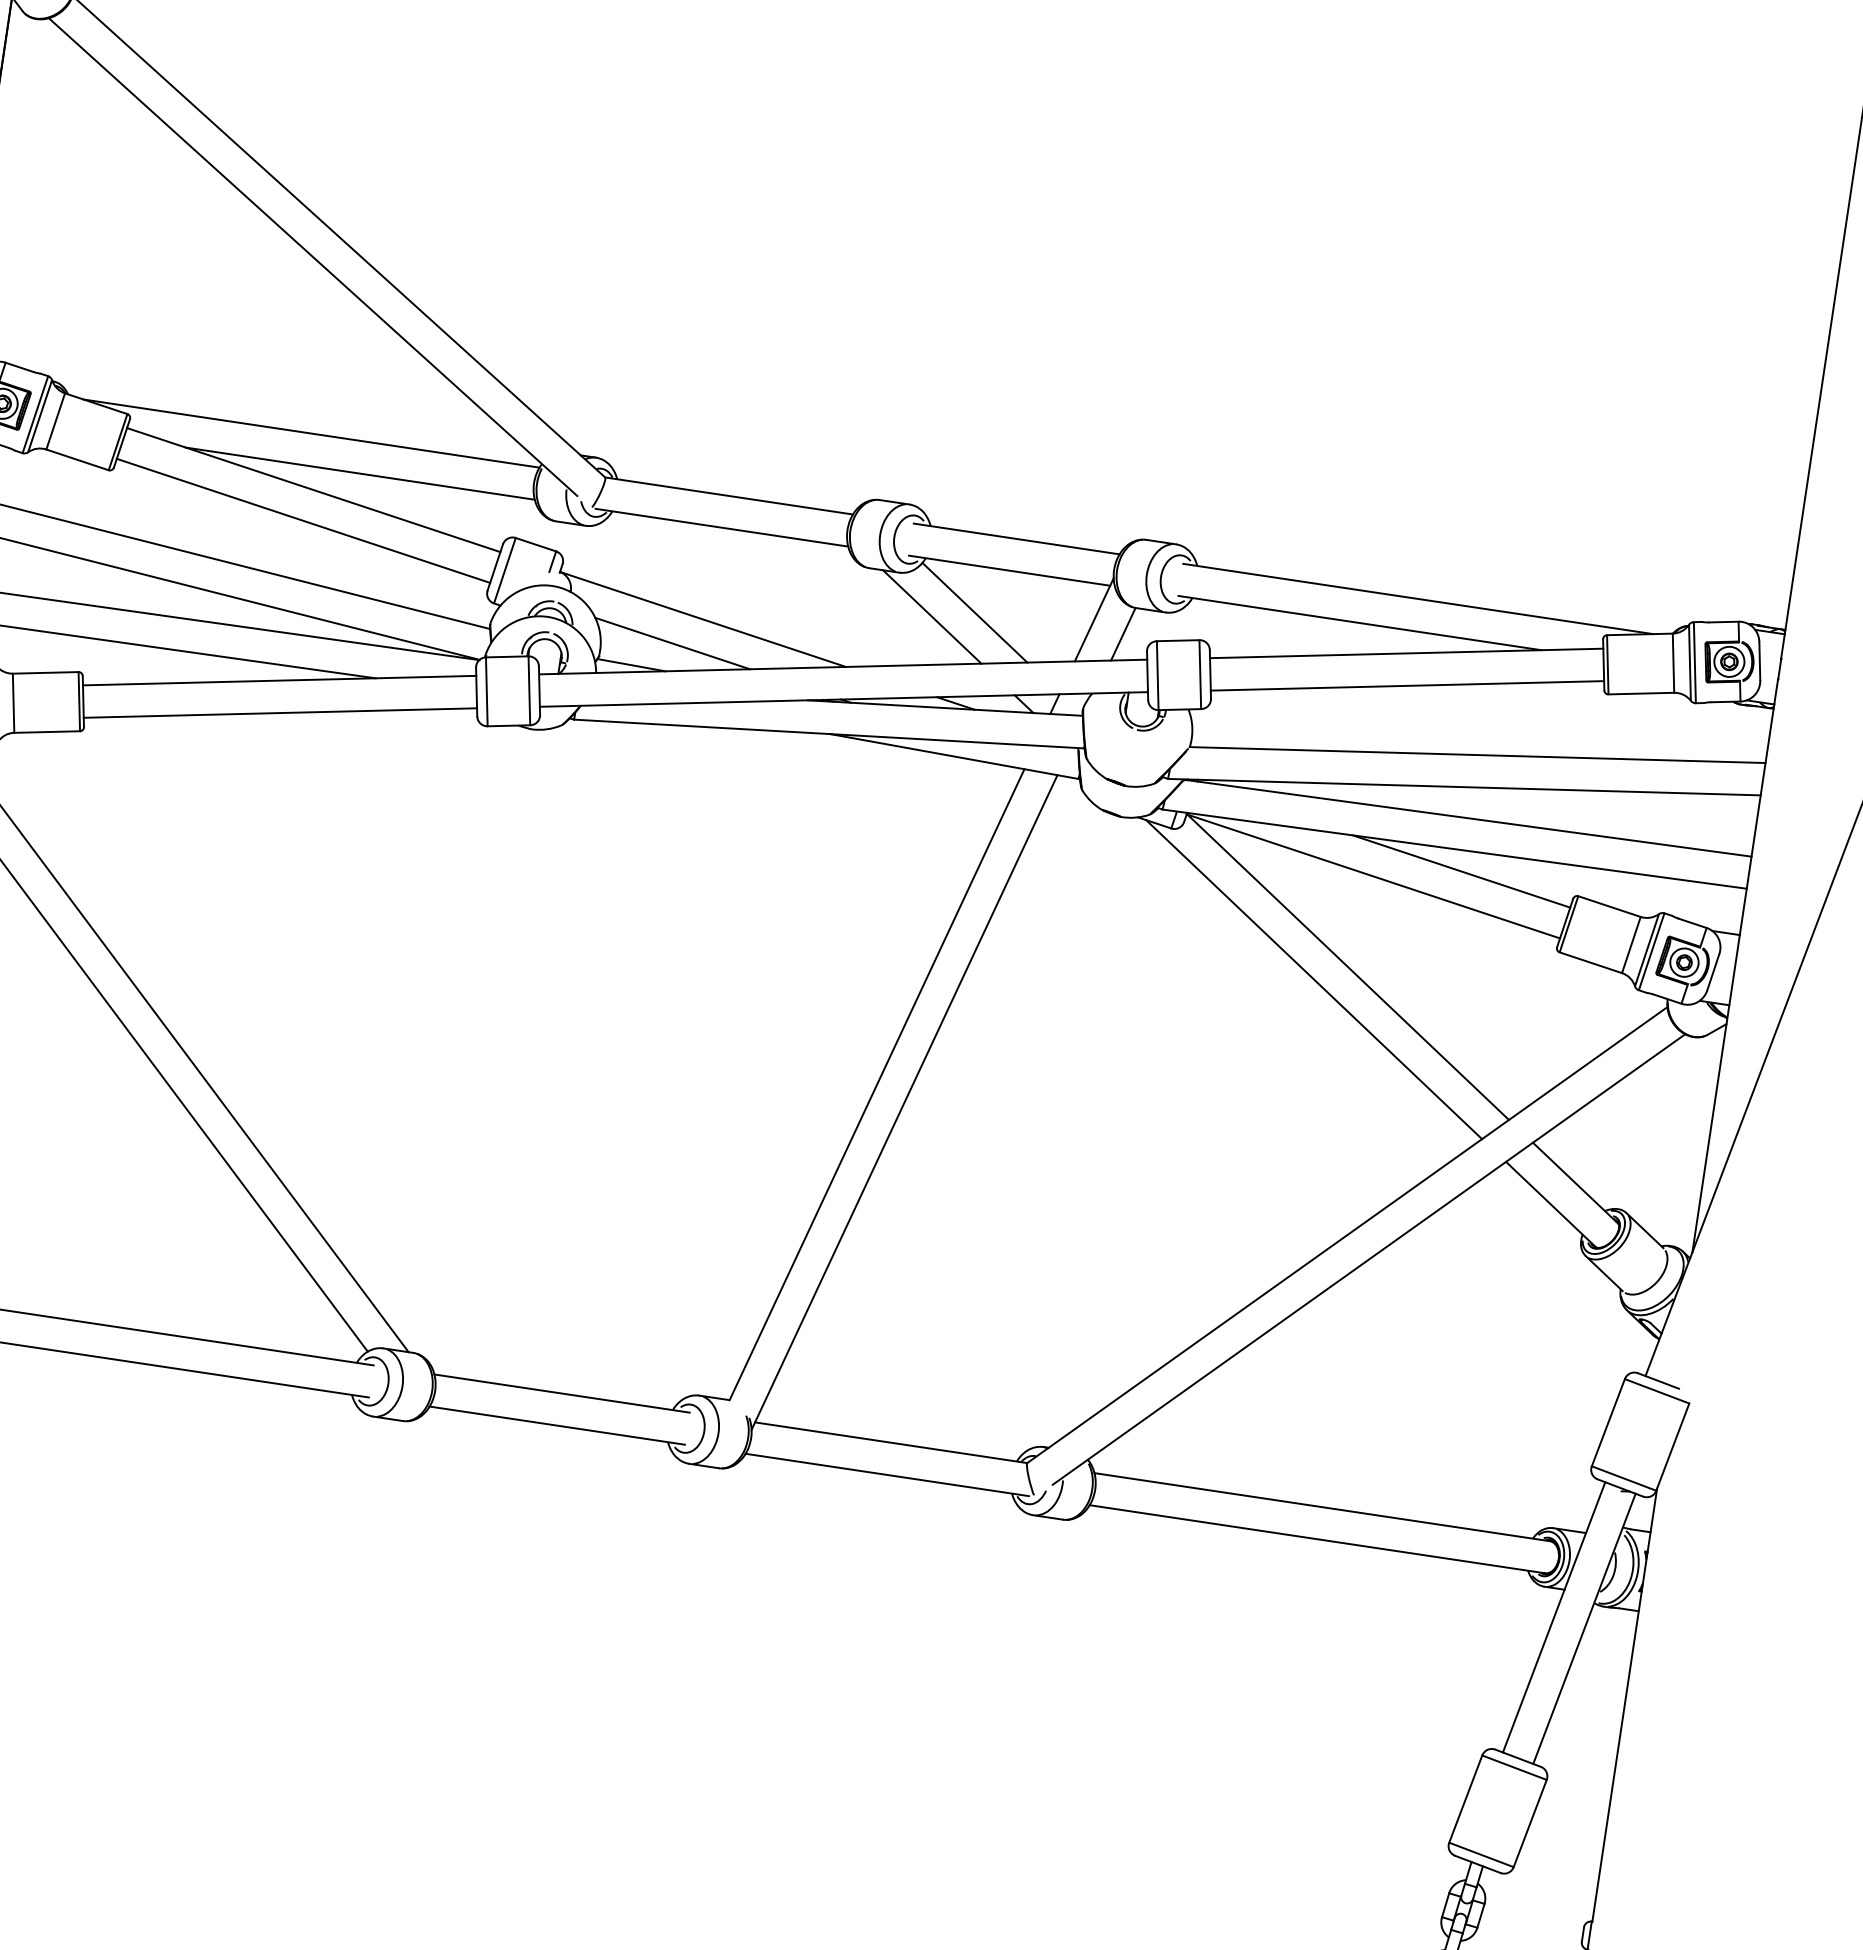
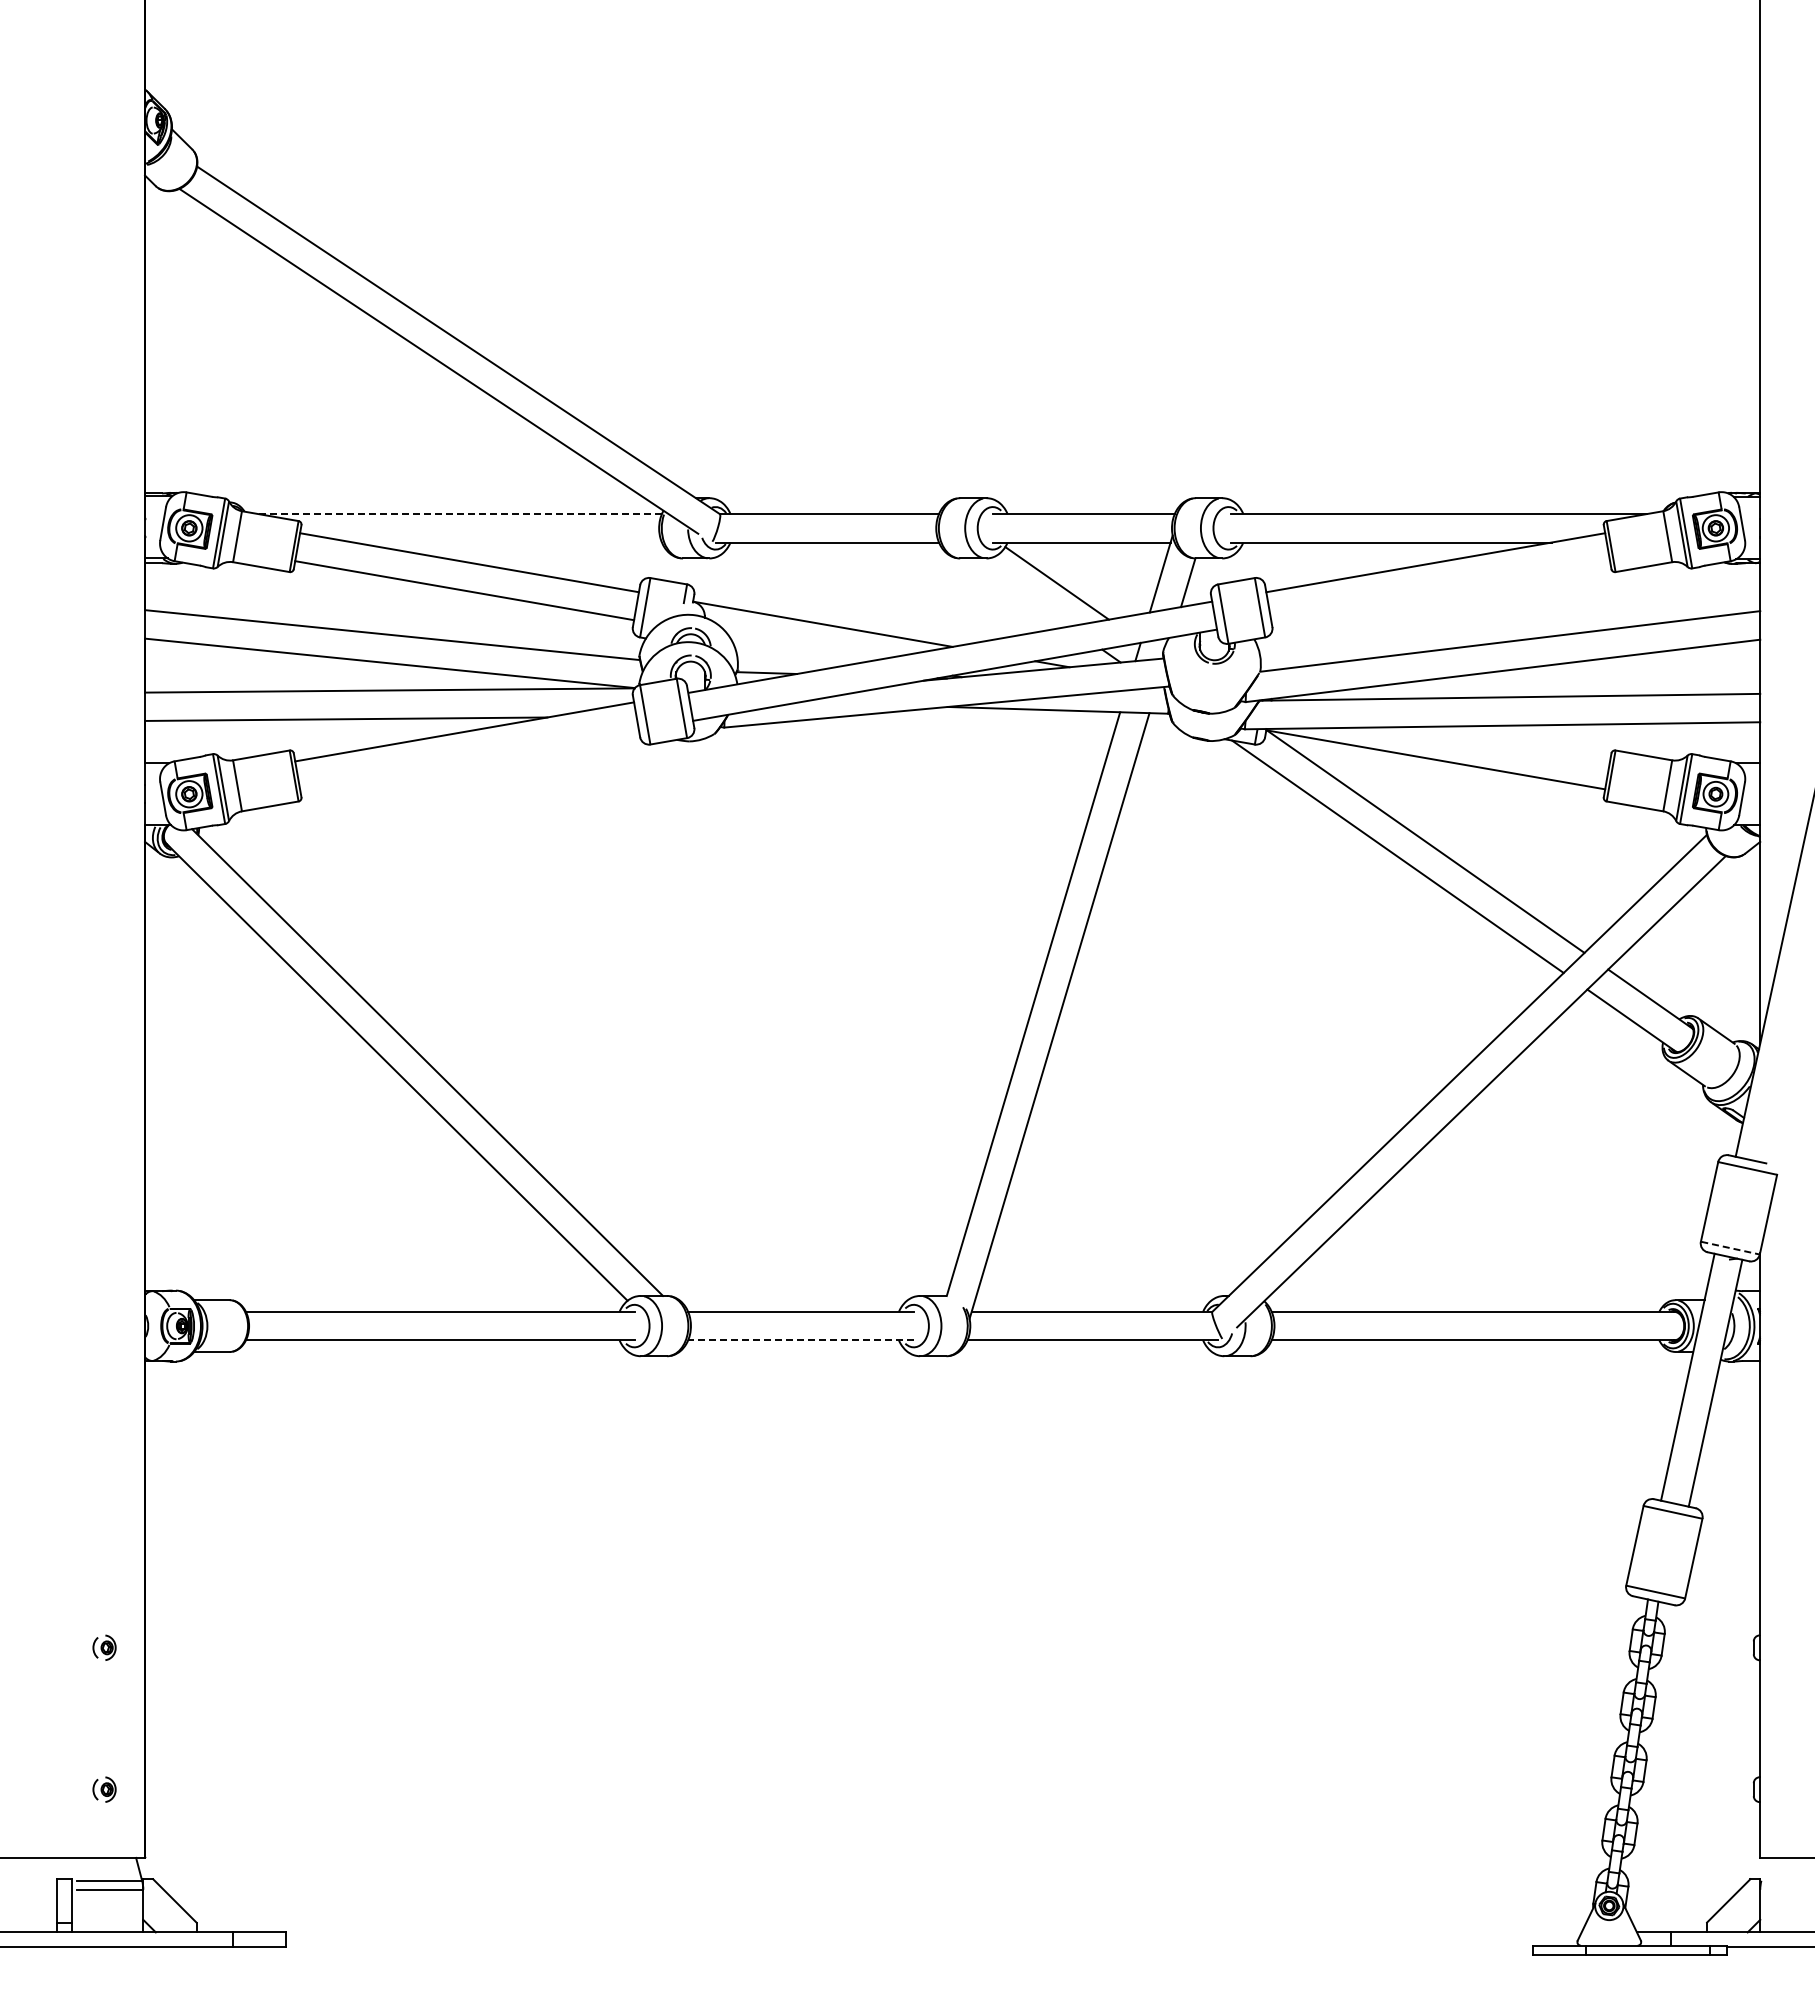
line: (311, 434) -> (460, 514), solid -> dashed
line: (360, 473) -> (507, 542), removed
line: (931, 616) -> (1020, 592), removed
line: (672, 642) -> (799, 648), removed
line: (1407, 685) -> (1440, 590), removed
line: (280, 712) -> (469, 759), removed
line: (1461, 871) -> (1511, 744), removed
line: (557, 1425) -> (801, 1340), solid -> dashed
line: (1624, 1478) -> (1730, 1248), solid -> dashed

